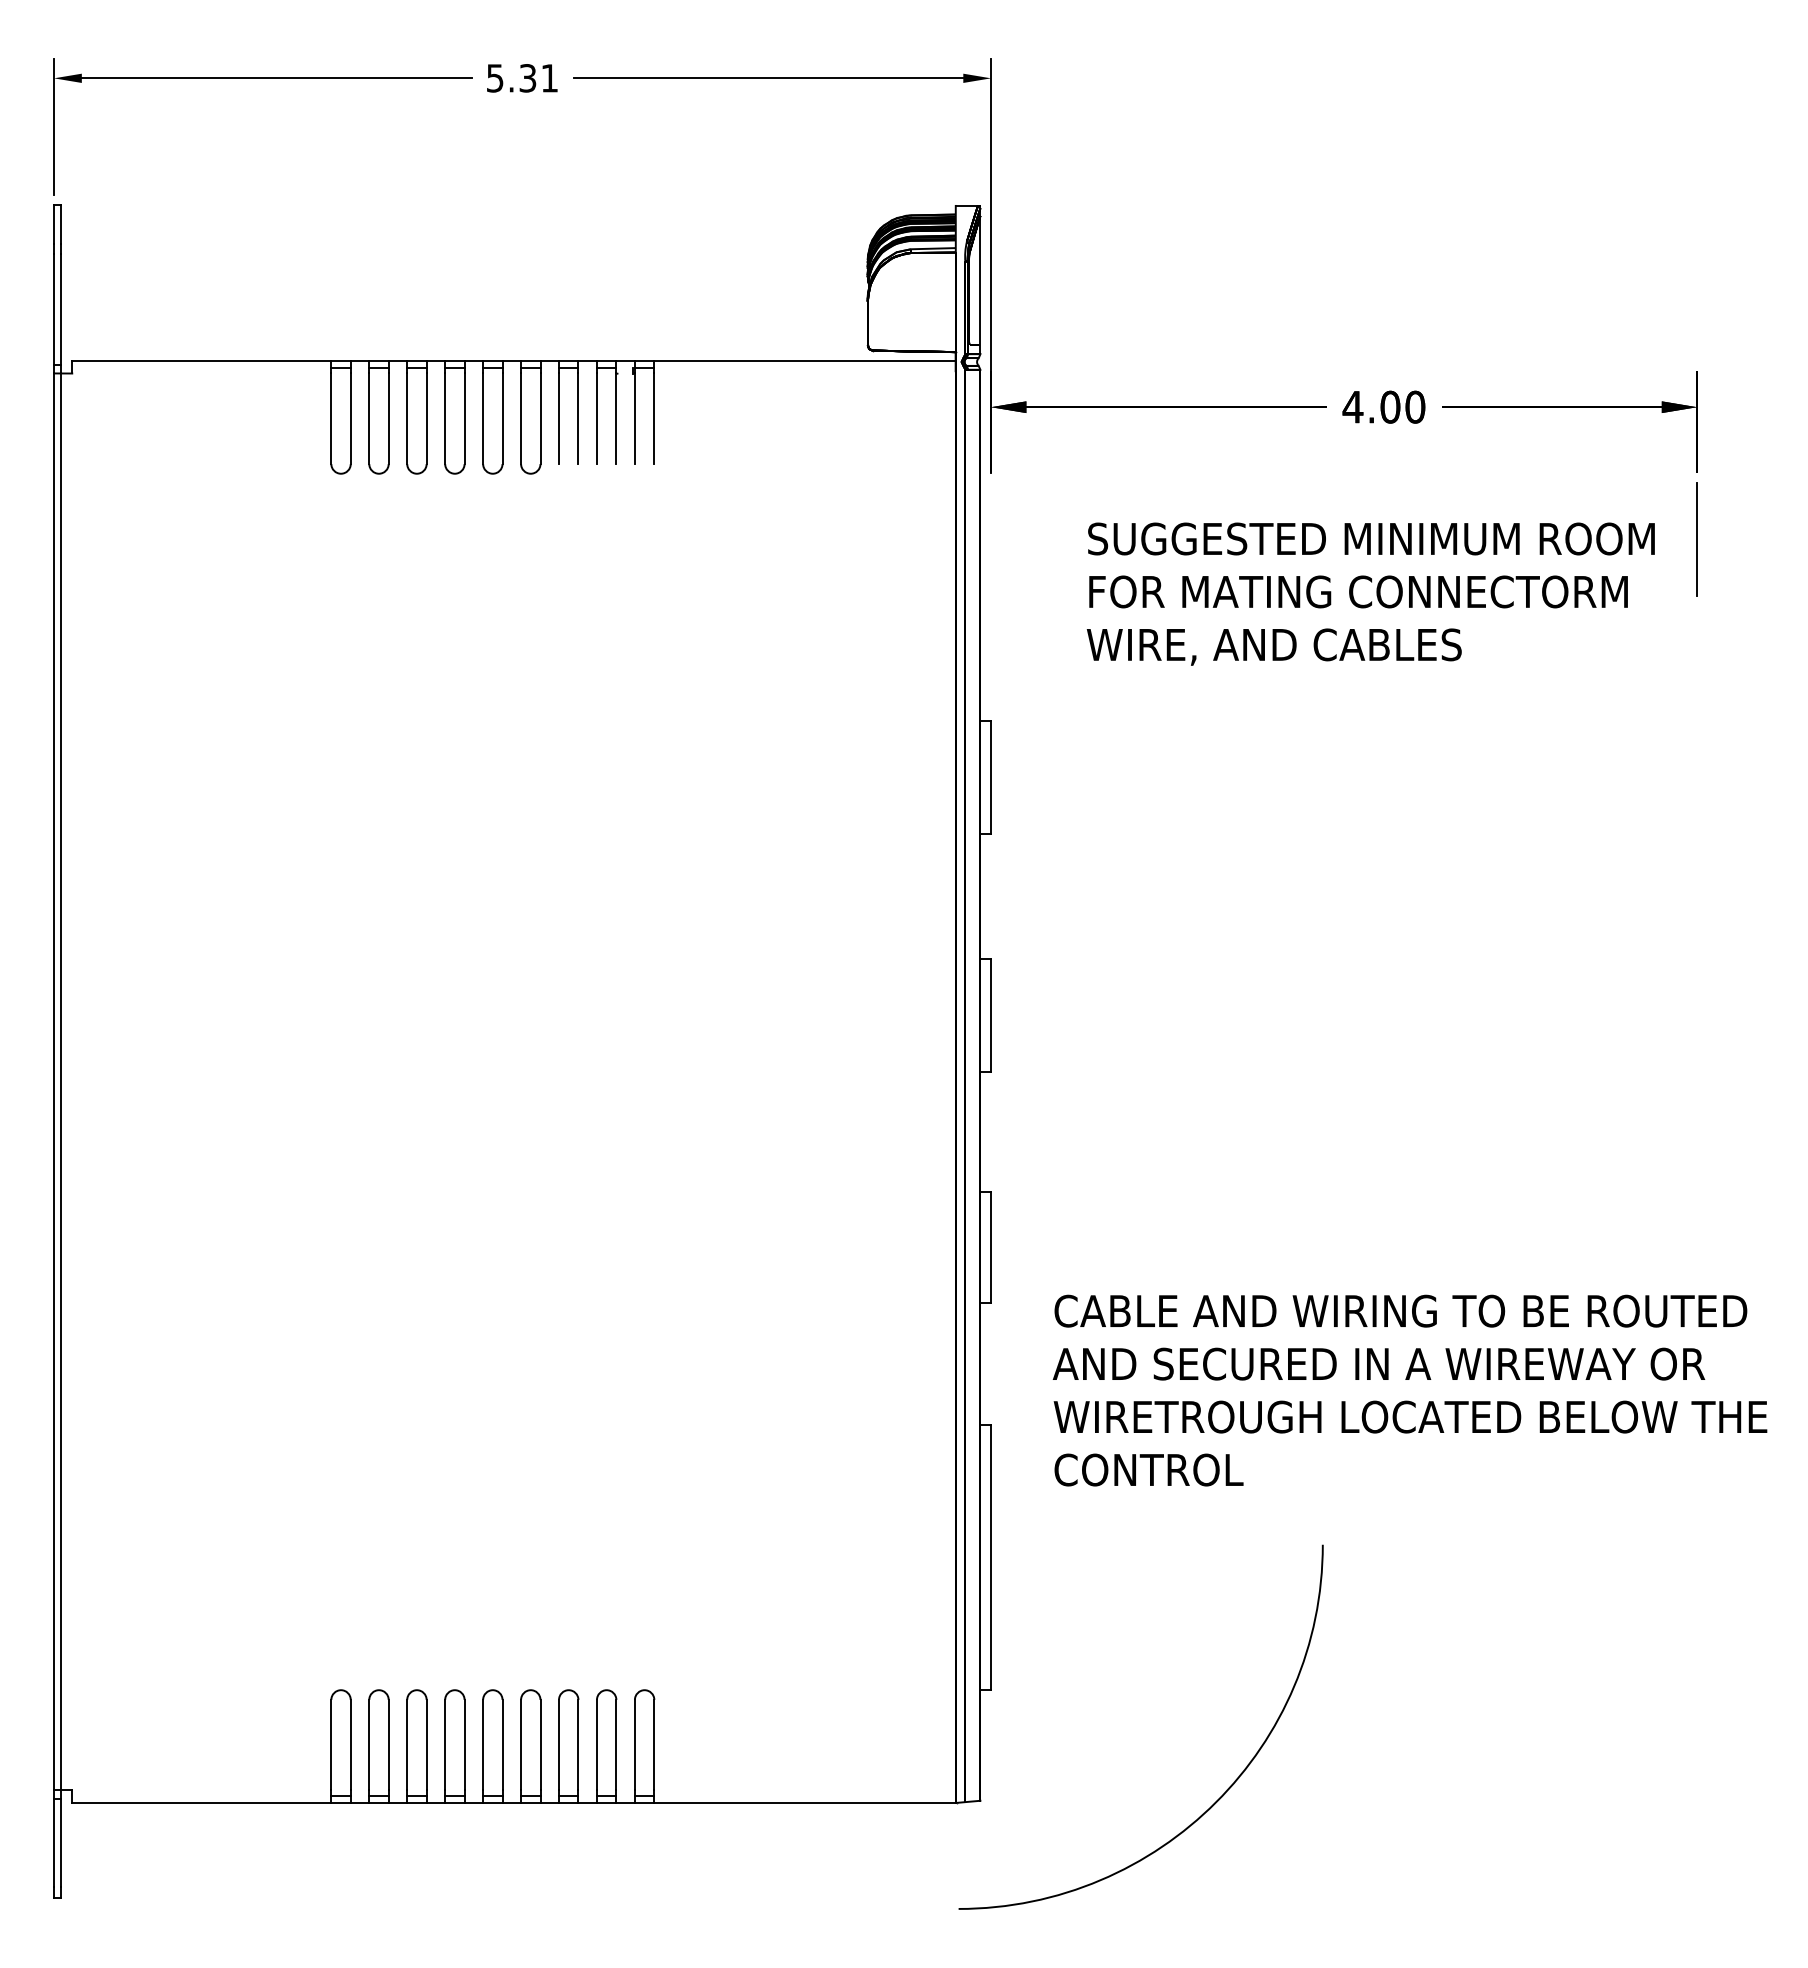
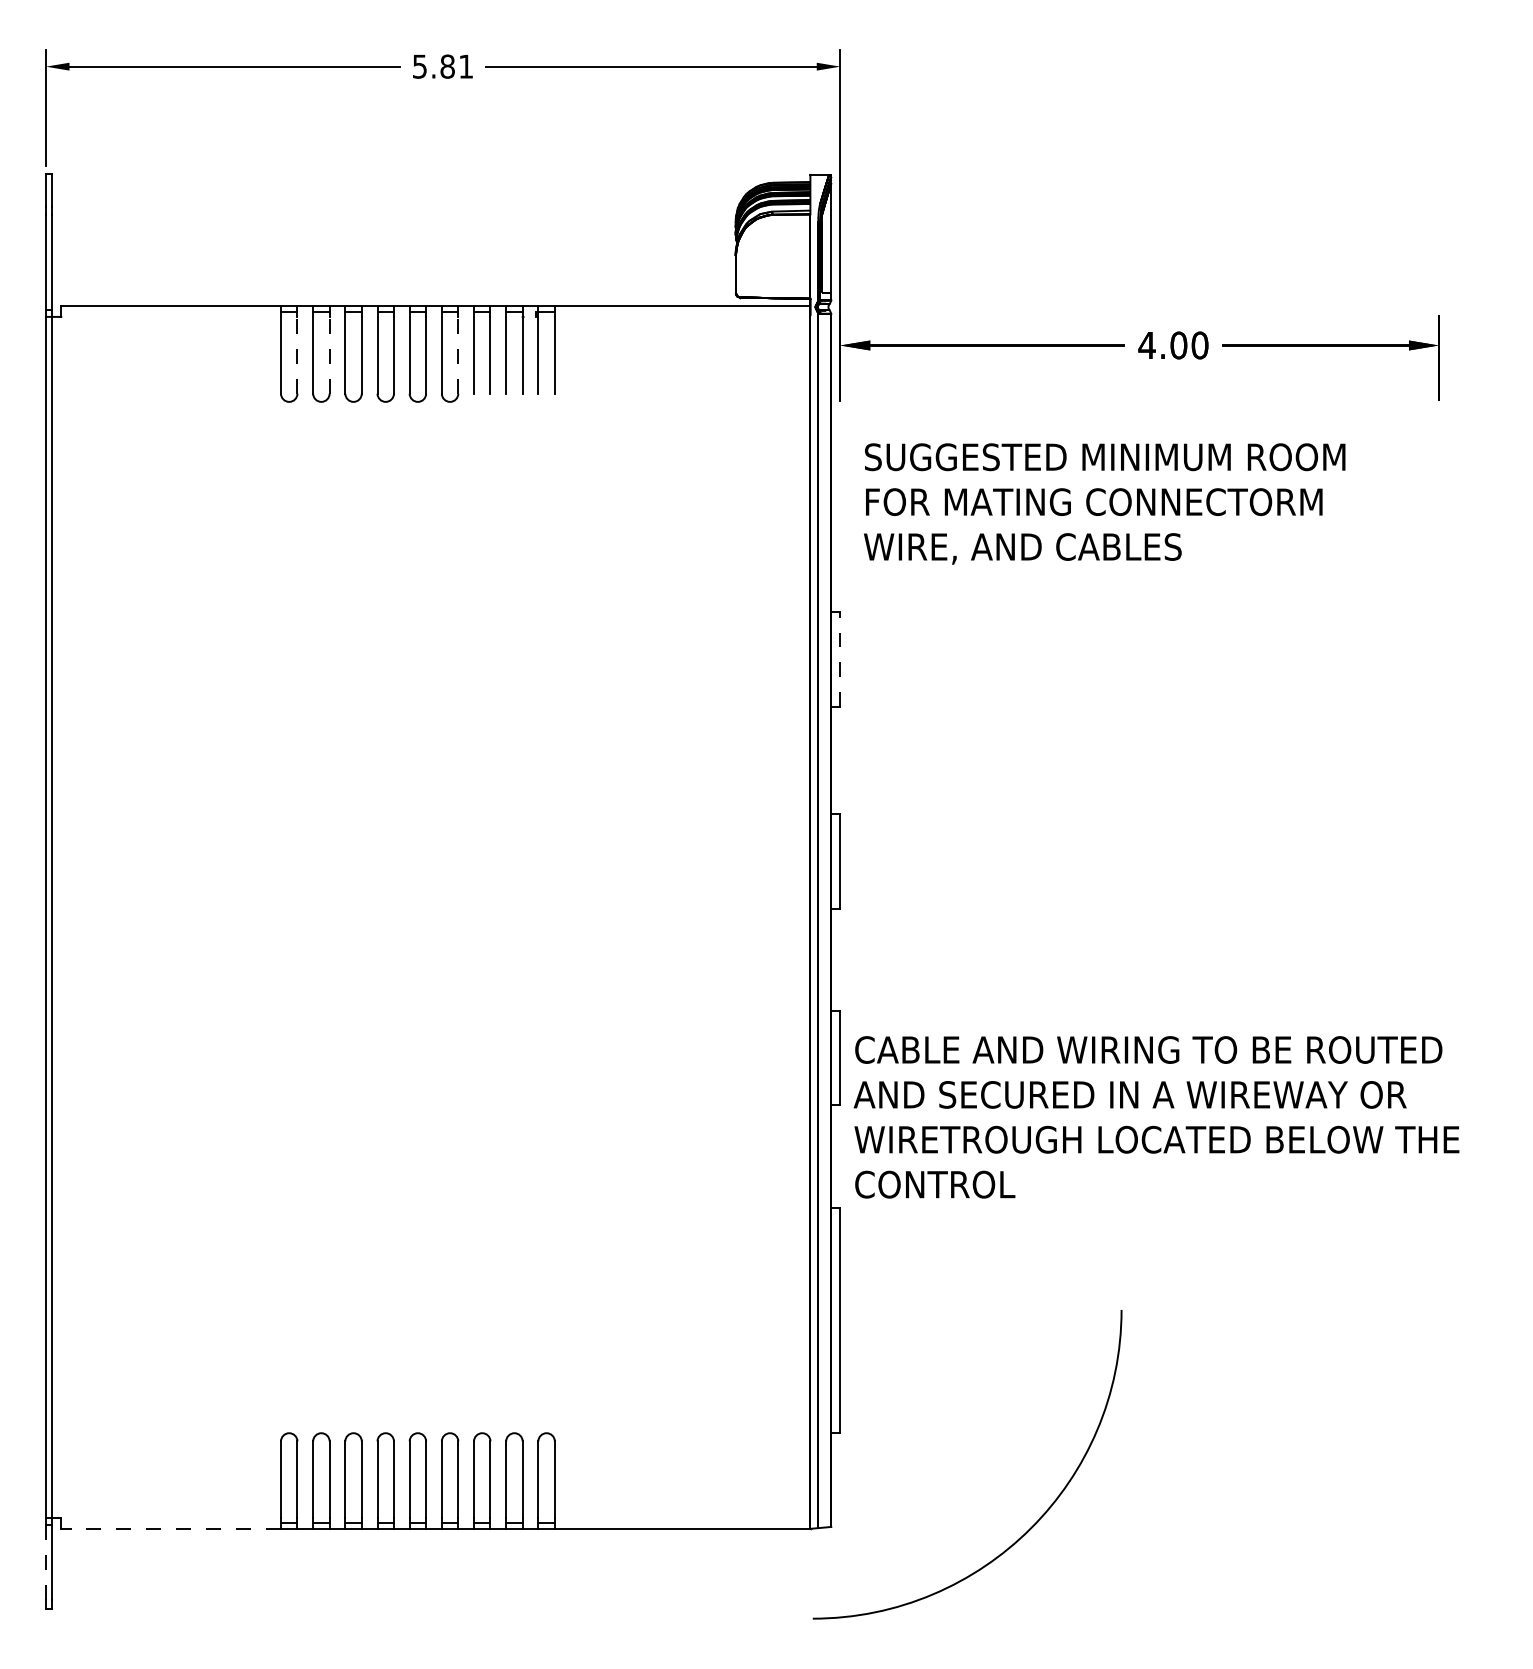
text: (527, 78) -> (447, 66), 5.31 -> 5.81
line: (350, 418) -> (297, 355), solid -> dashed
line: (388, 418) -> (329, 355), solid -> dashed
line: (540, 418) -> (458, 355), solid -> dashed
line: (1697, 538) -> (1439, 456), removed
text: (1370, 593) -> (1104, 503), moved
line: (991, 777) -> (840, 659), solid -> dashed
text: (1409, 1390) -> (1156, 1117), moved
line: (201, 1802) -> (170, 1528), solid -> dashed
line: (54, 1842) -> (46, 1562), solid -> dashed

